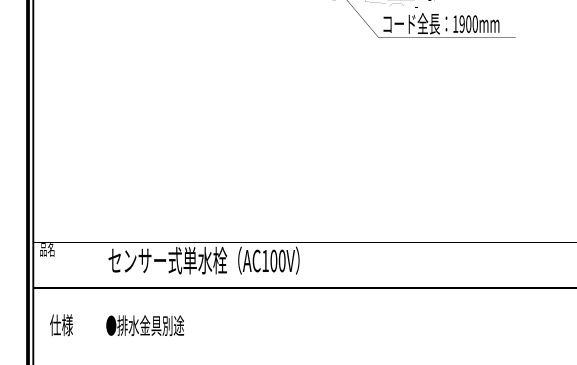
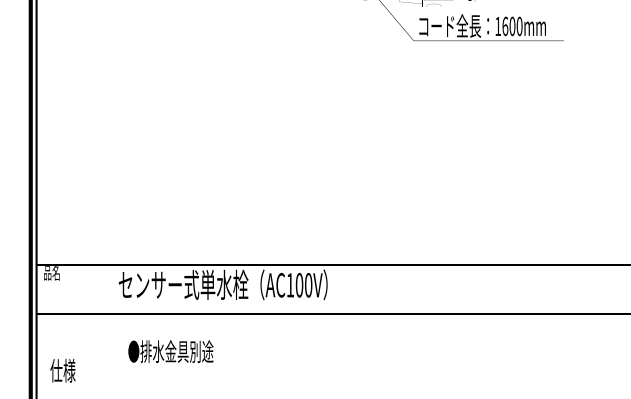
text: (461, 23) -> (504, 25), 1900mm -> 1600mm
text: (61, 325) -> (63, 371), moved
text: (145, 325) -> (171, 351), moved

